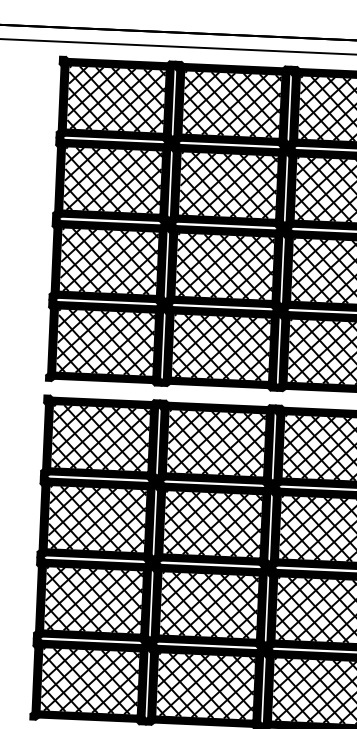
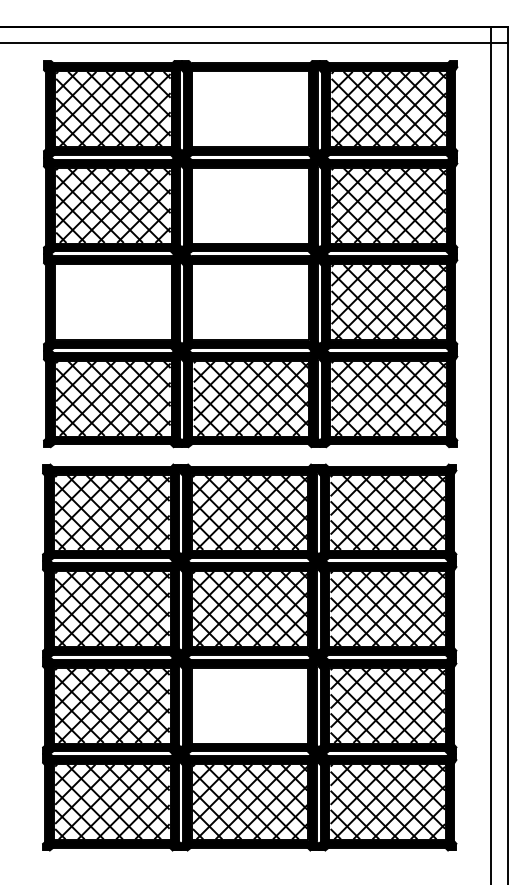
hatch: (231, 103) -> (250, 108), removed
hatch: (228, 185) -> (250, 205), removed
hatch: (109, 261) -> (113, 301), removed
hatch: (224, 266) -> (250, 301), removed
hatch: (208, 605) -> (249, 705), removed

